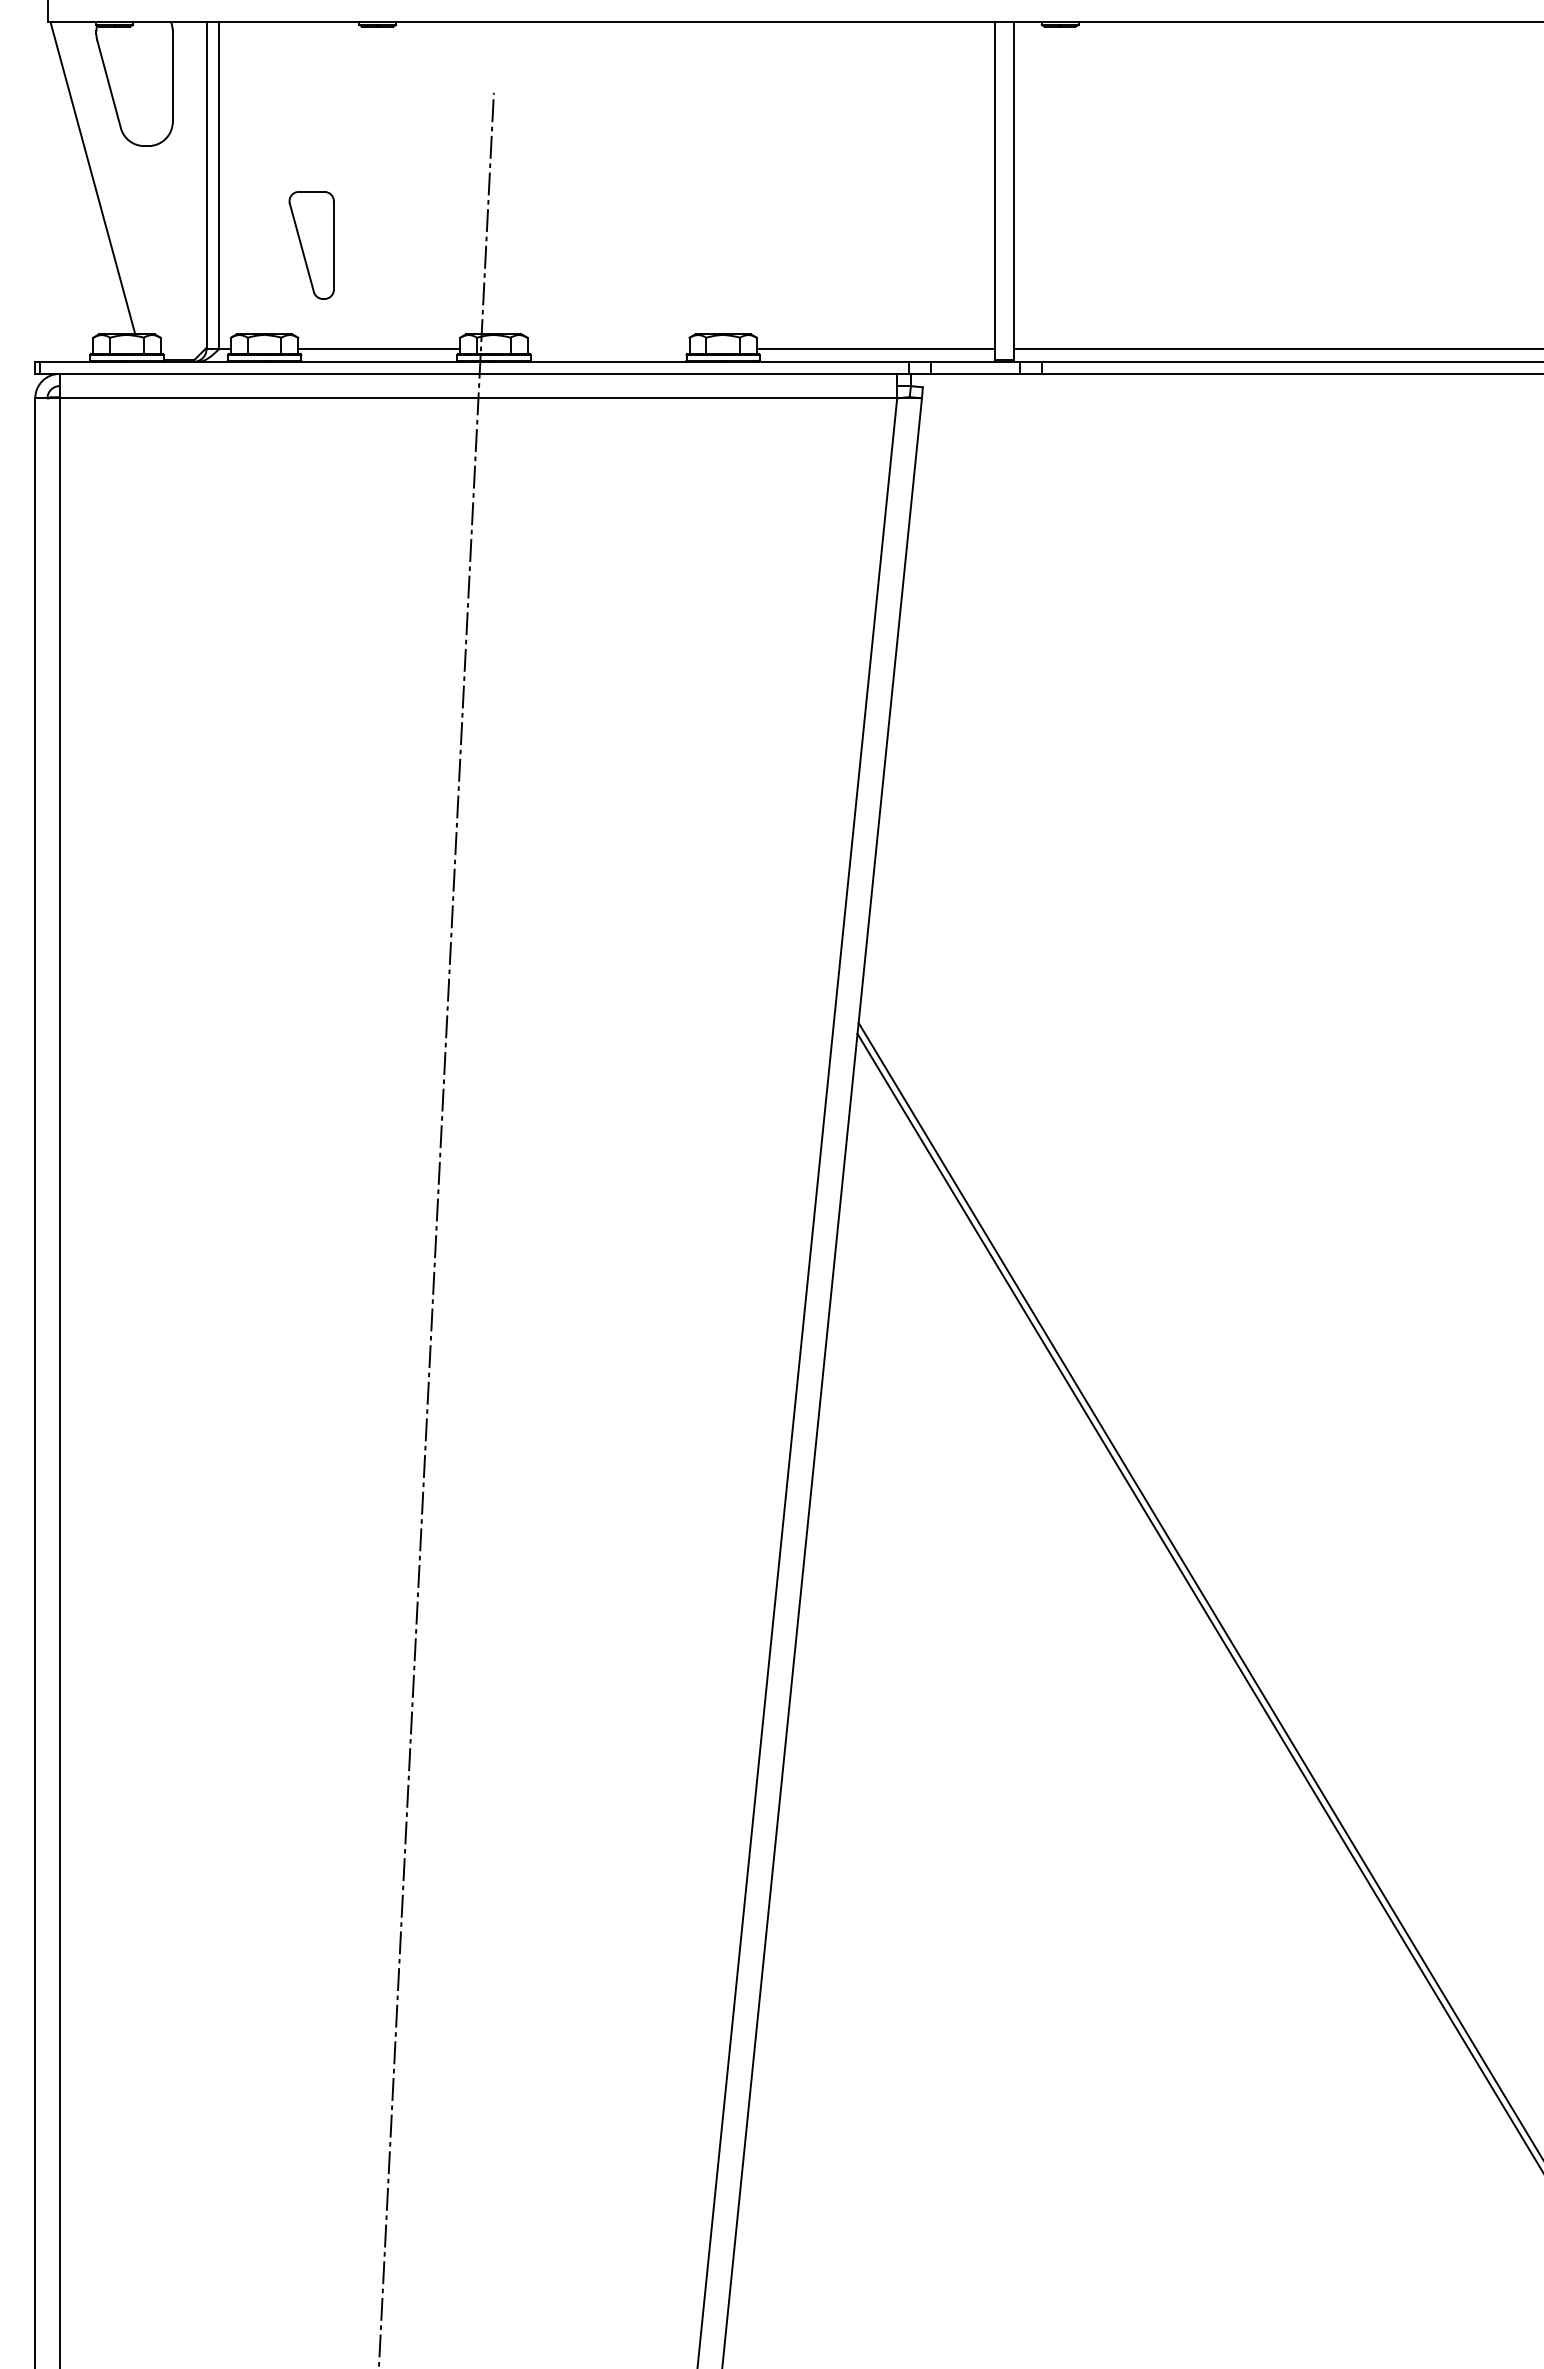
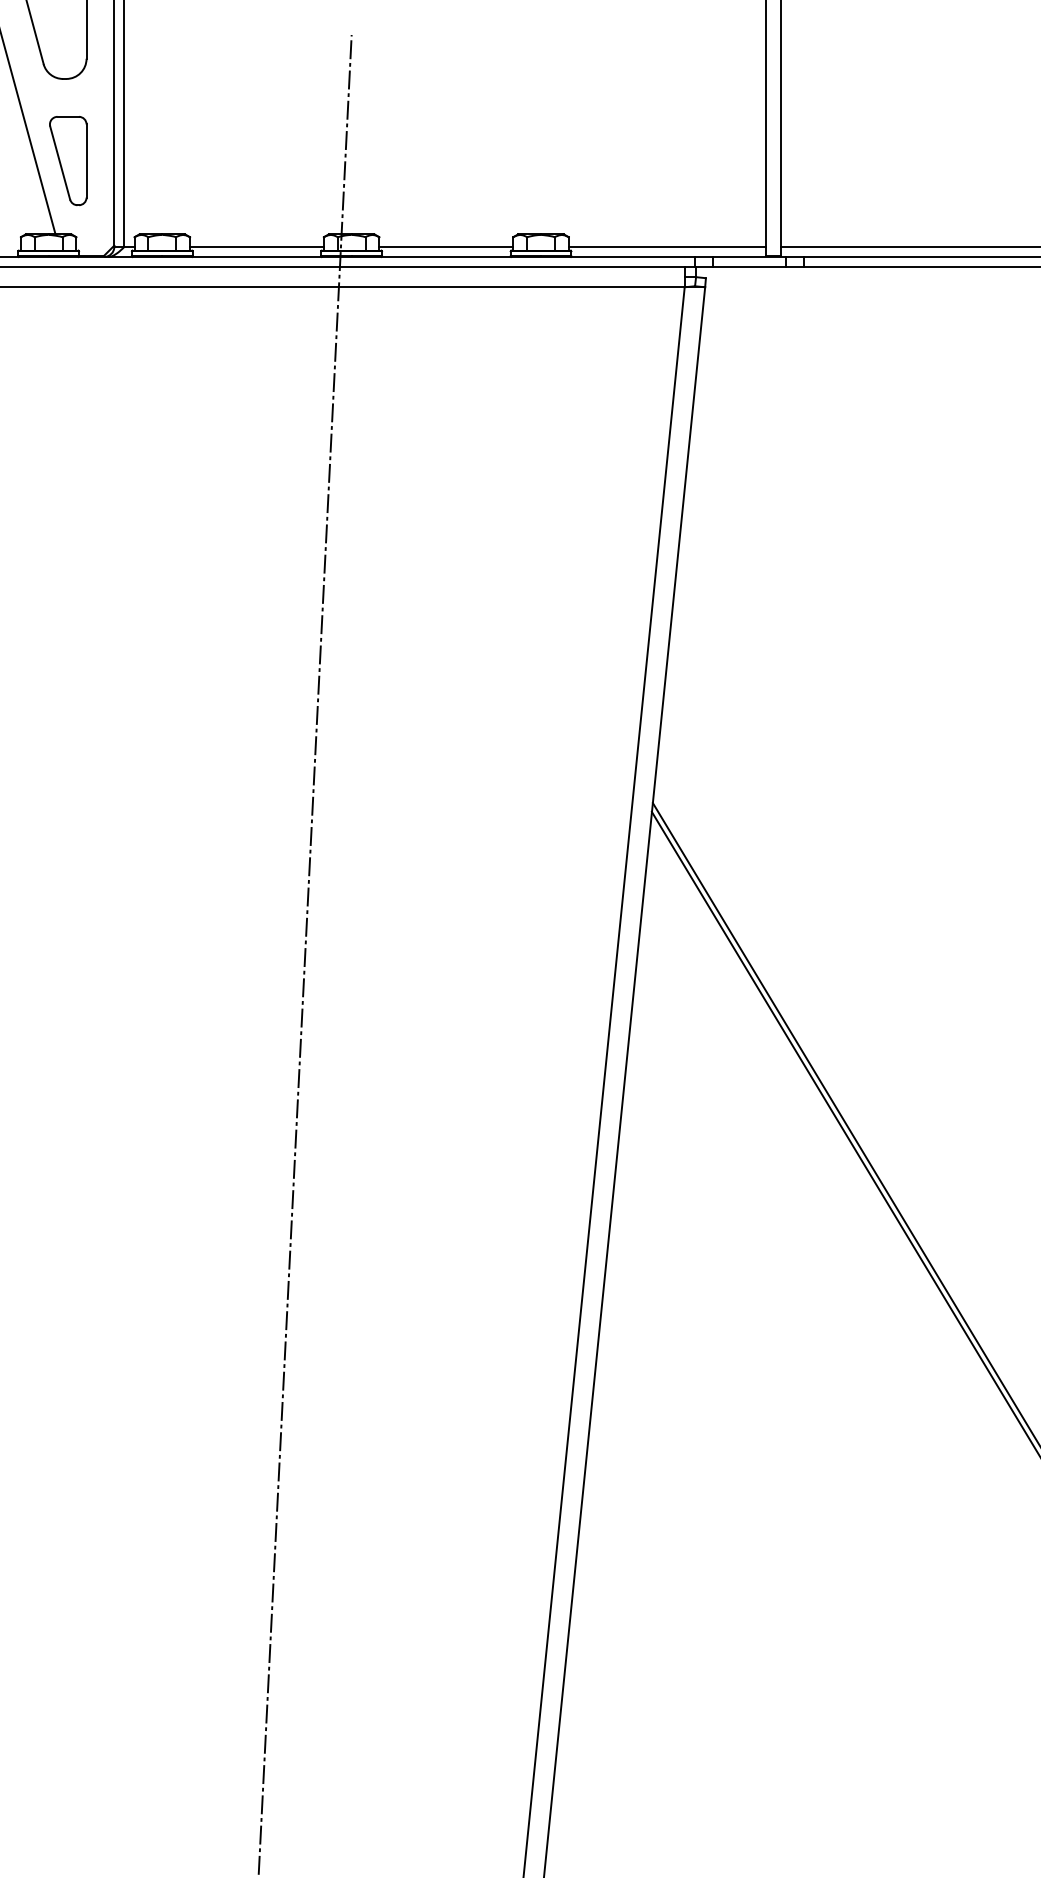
part: (311, 245) -> (68, 161), moved
line: (608, 349) -> (446, 246), added

